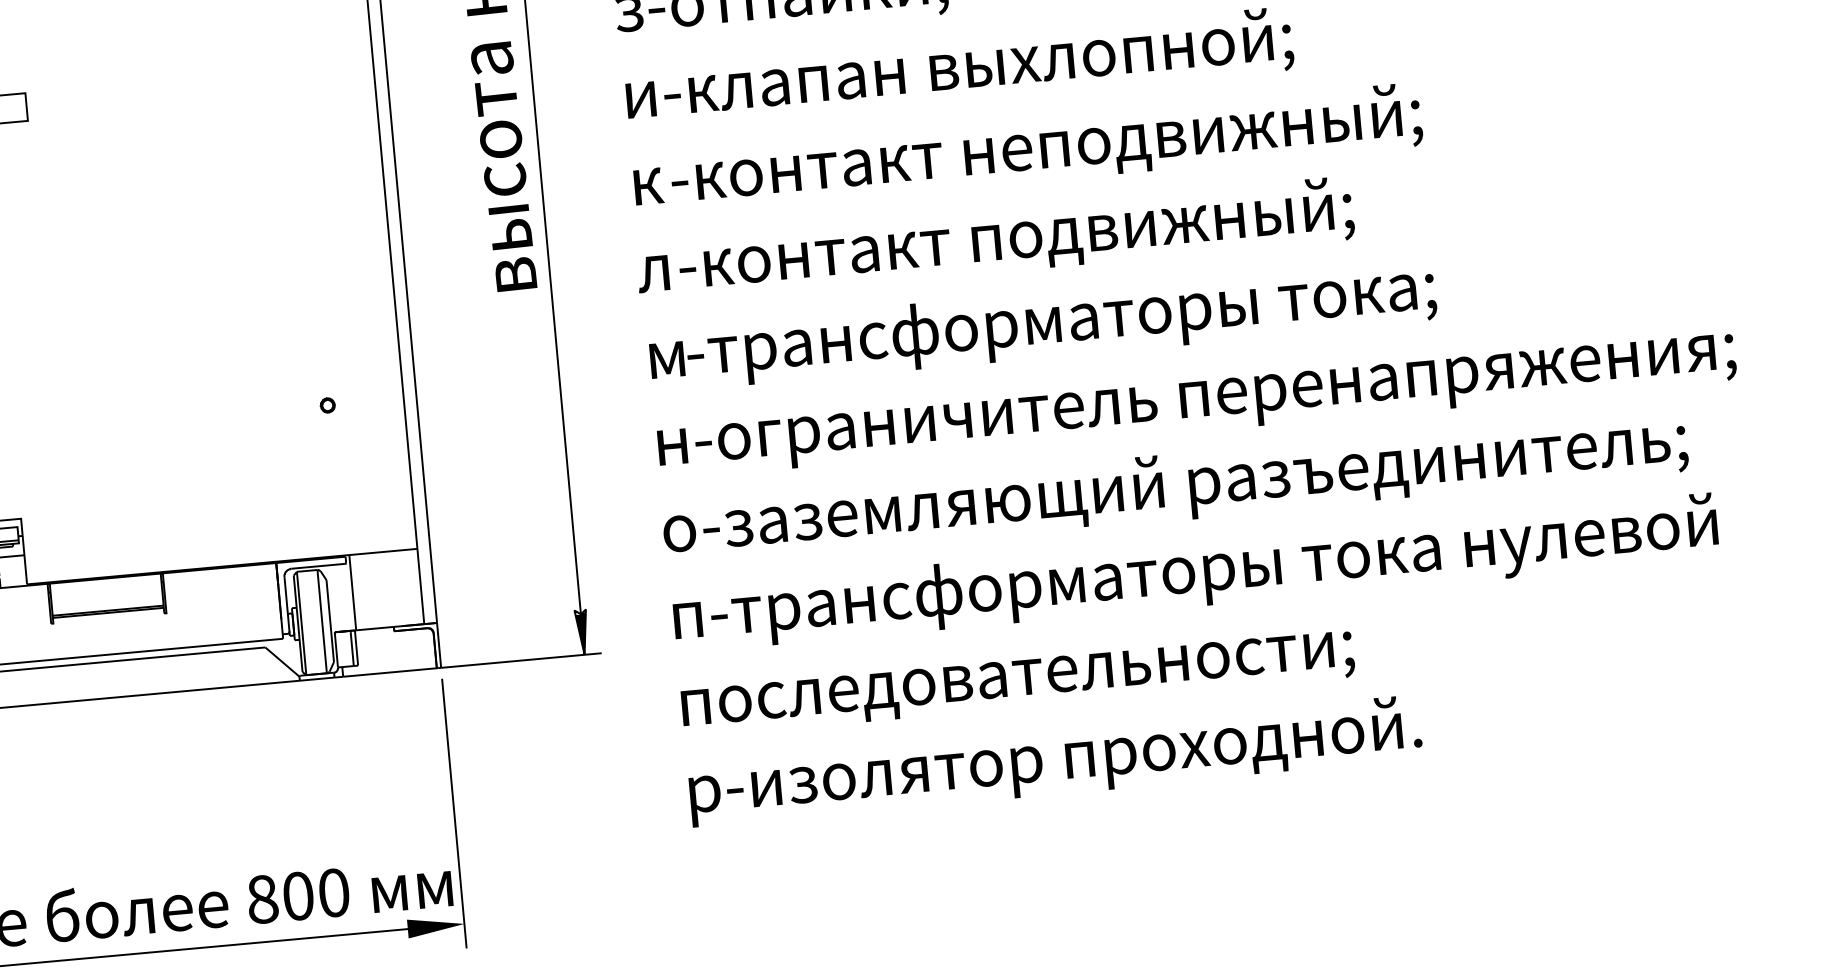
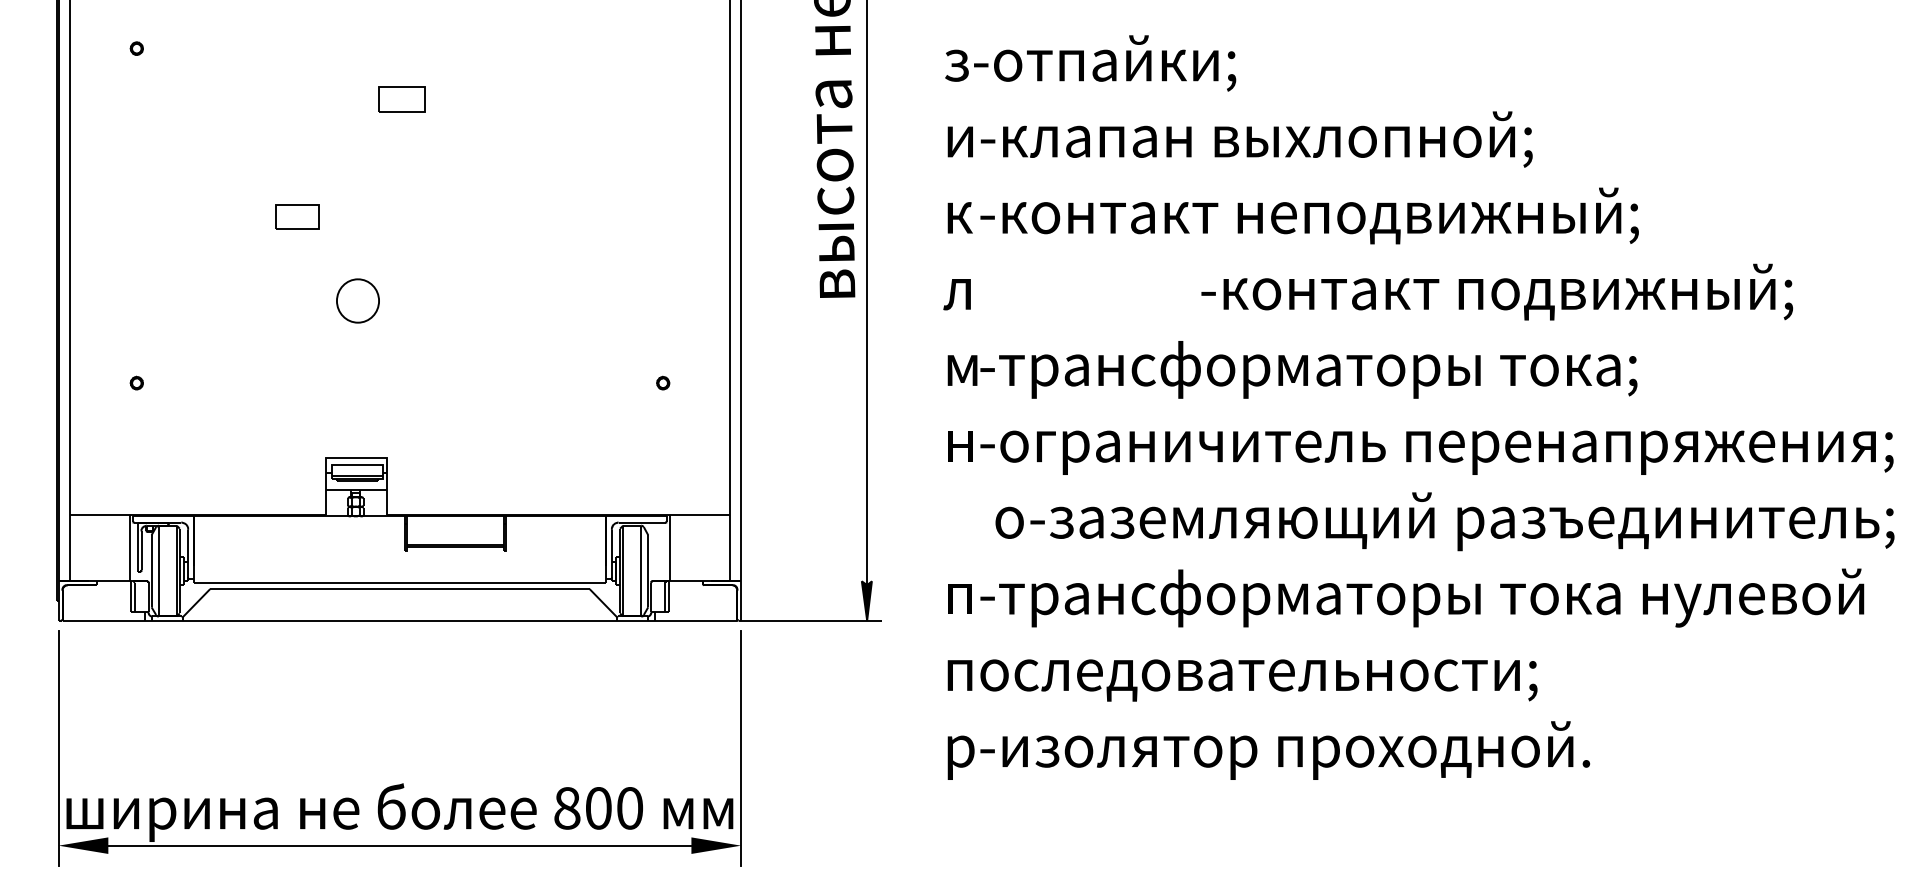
text: (1016, 237) -> (1497, 291), moved
text: (1174, 487) -> (1444, 521), moved

